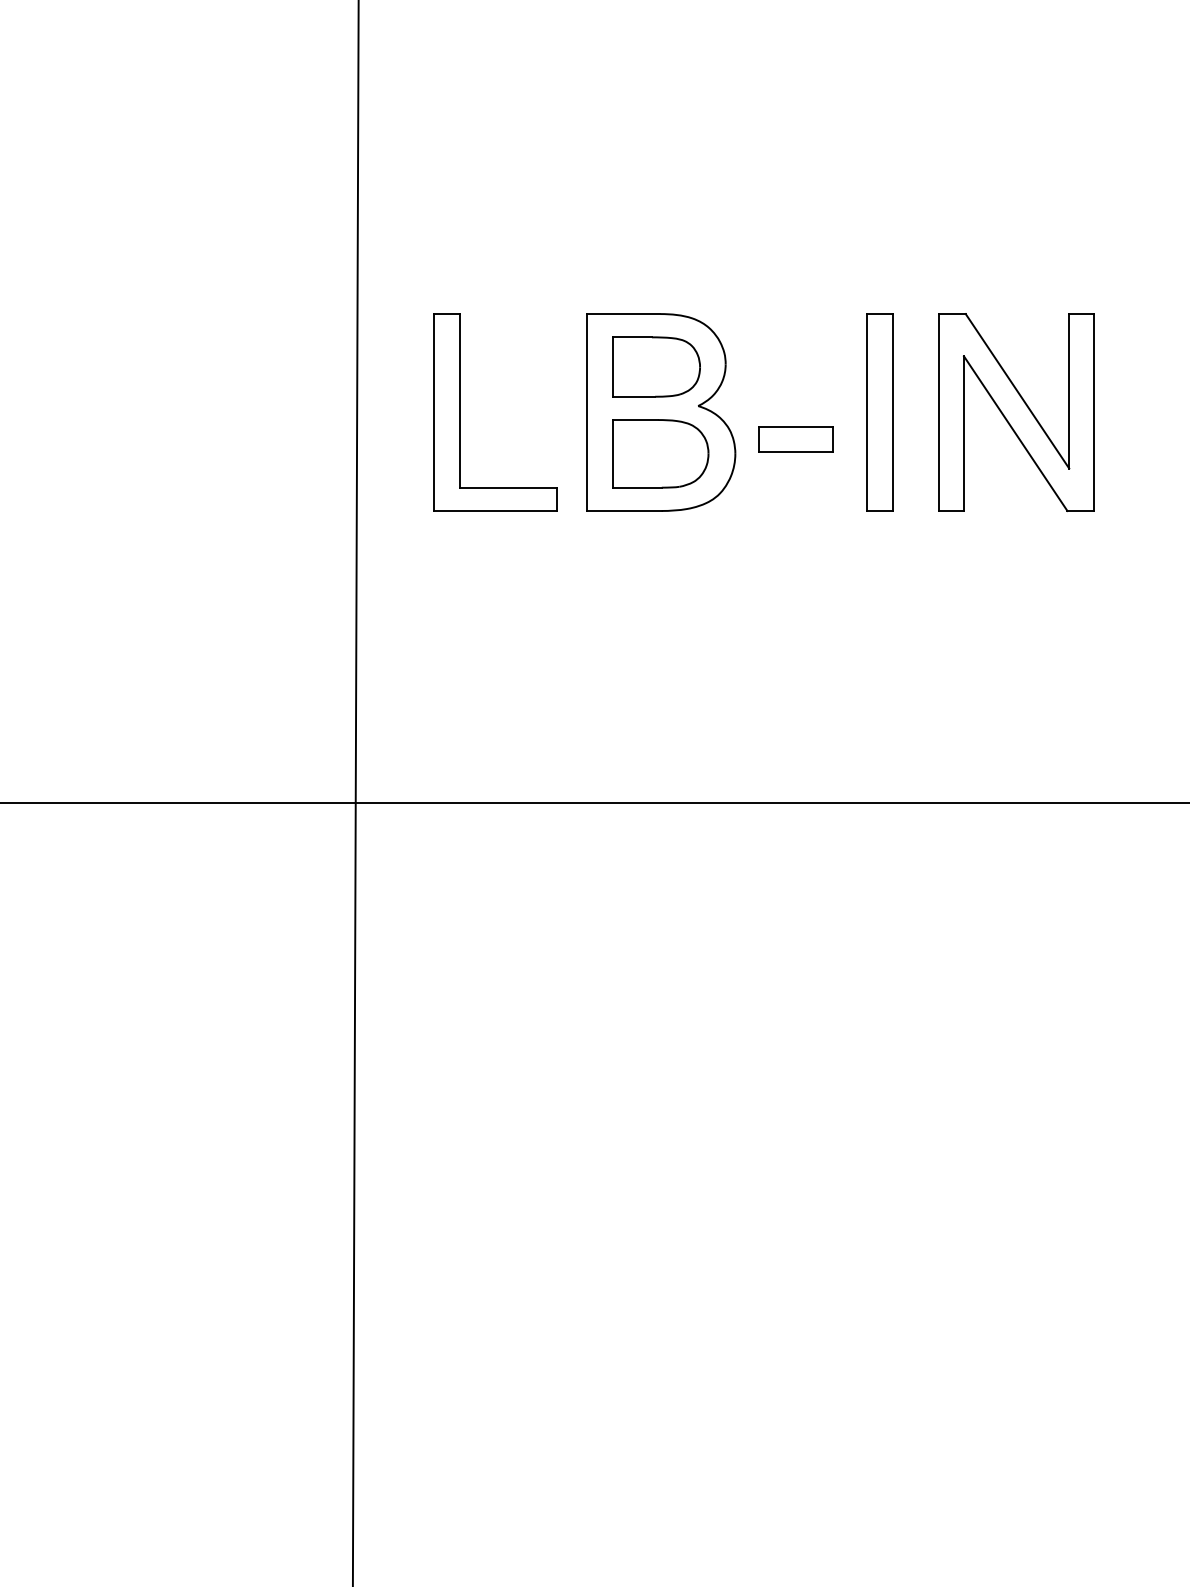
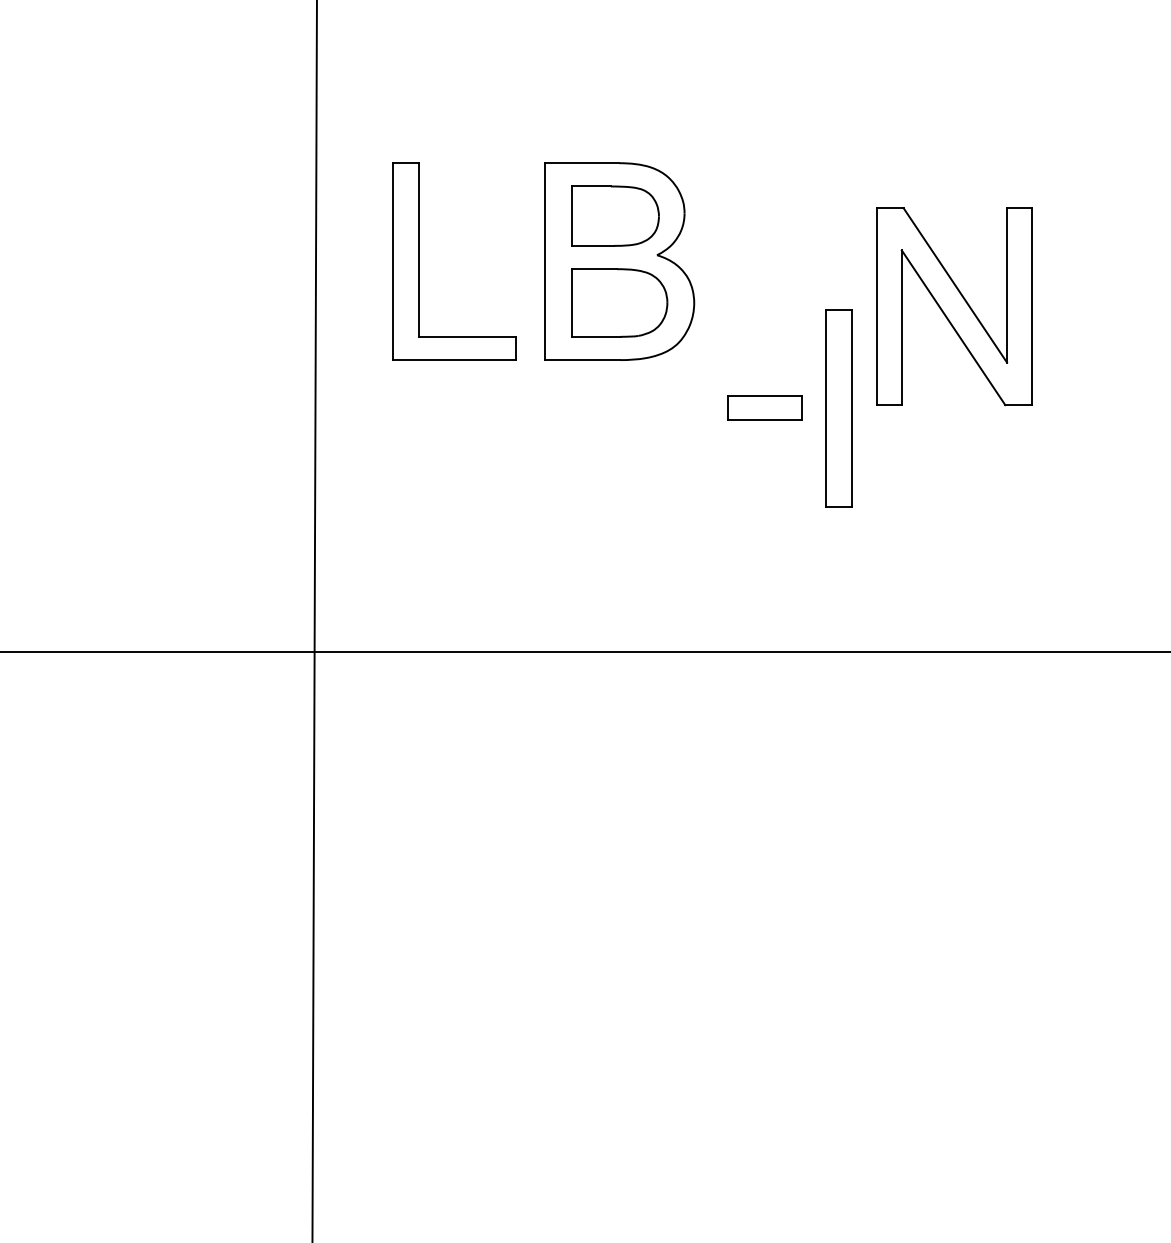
part: (879, 412) -> (838, 408), moved
part: (1016, 412) -> (954, 306), moved
part: (795, 439) -> (764, 407), moved

